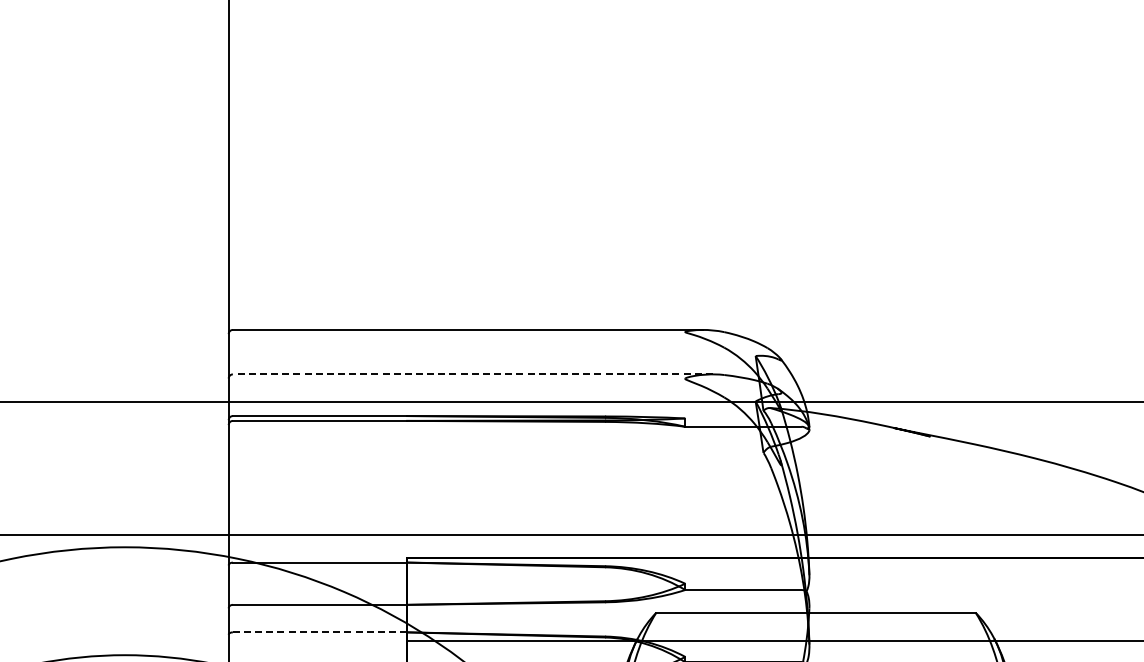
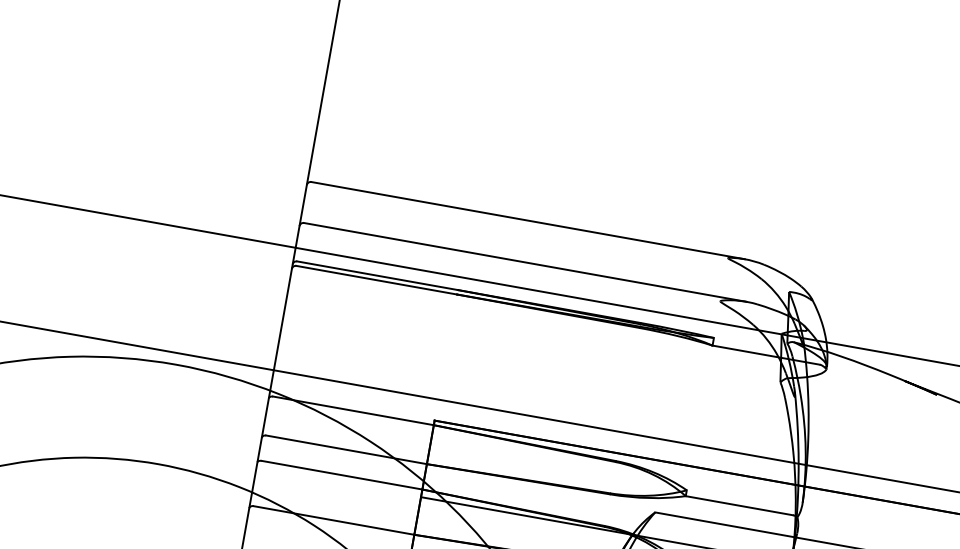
line: (472, 374) -> (524, 262), dashed -> solid
line: (320, 632) -> (342, 475), dashed -> solid

